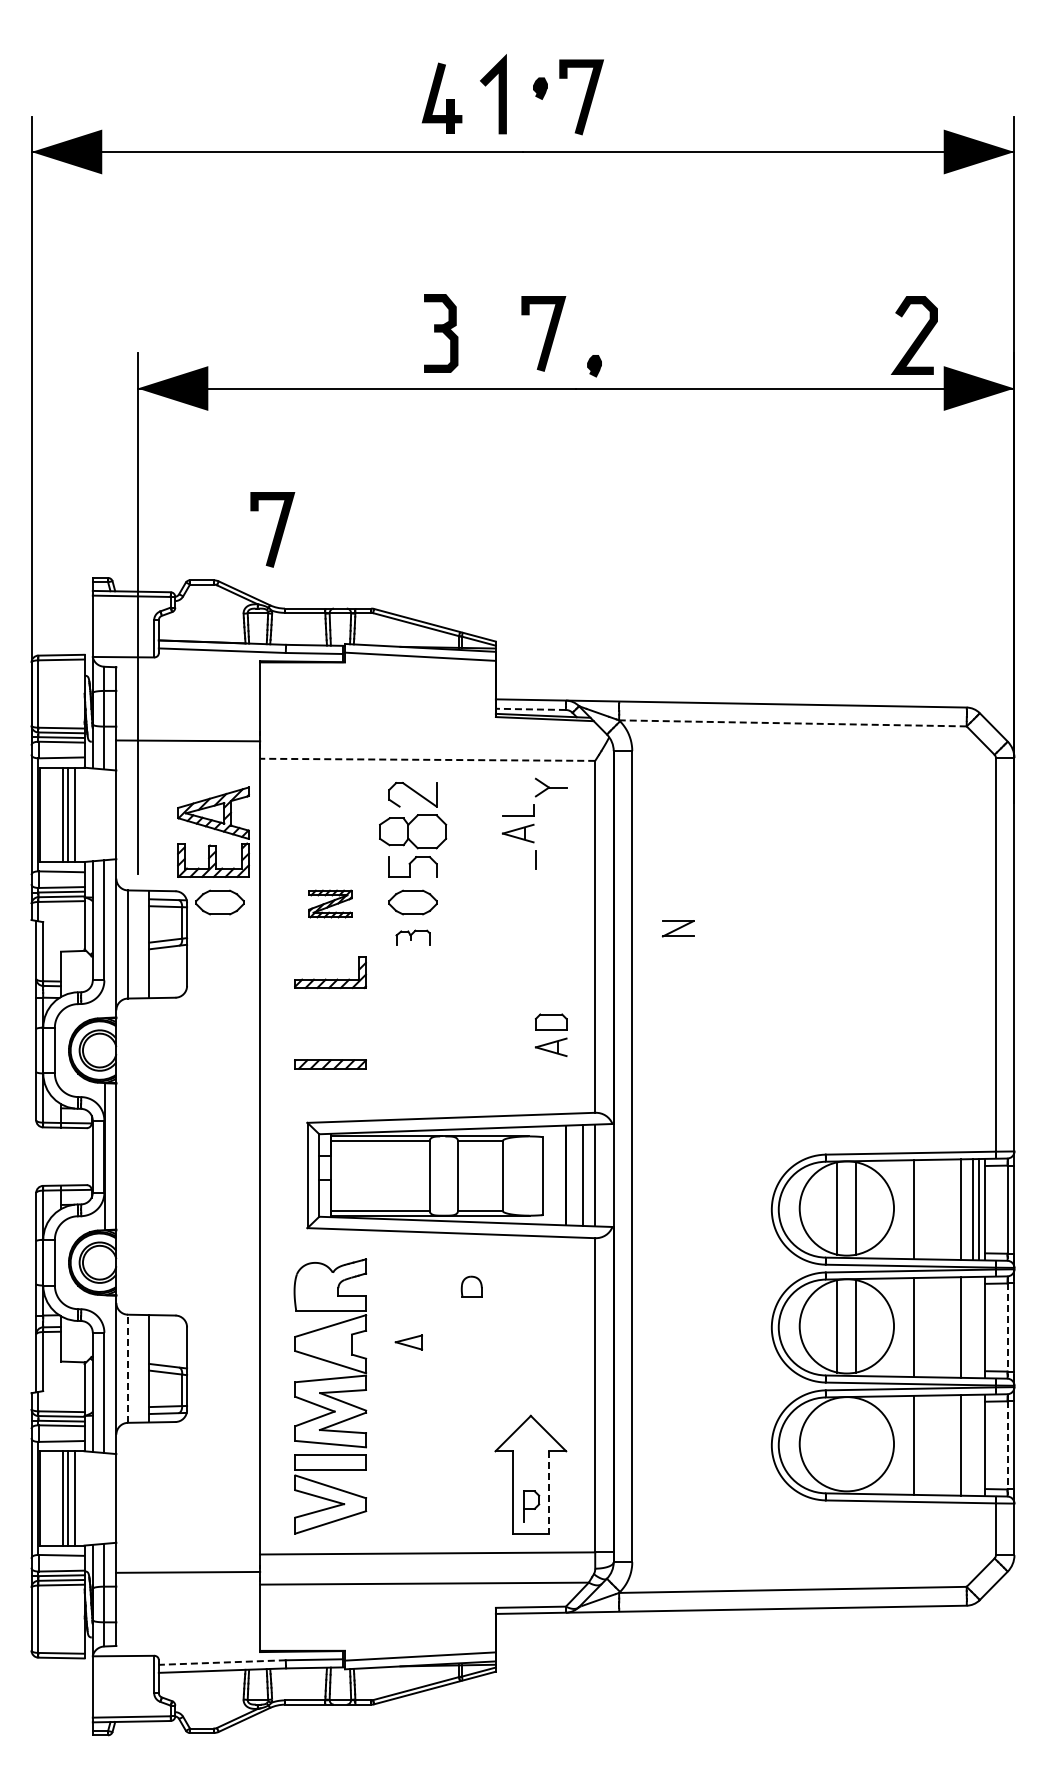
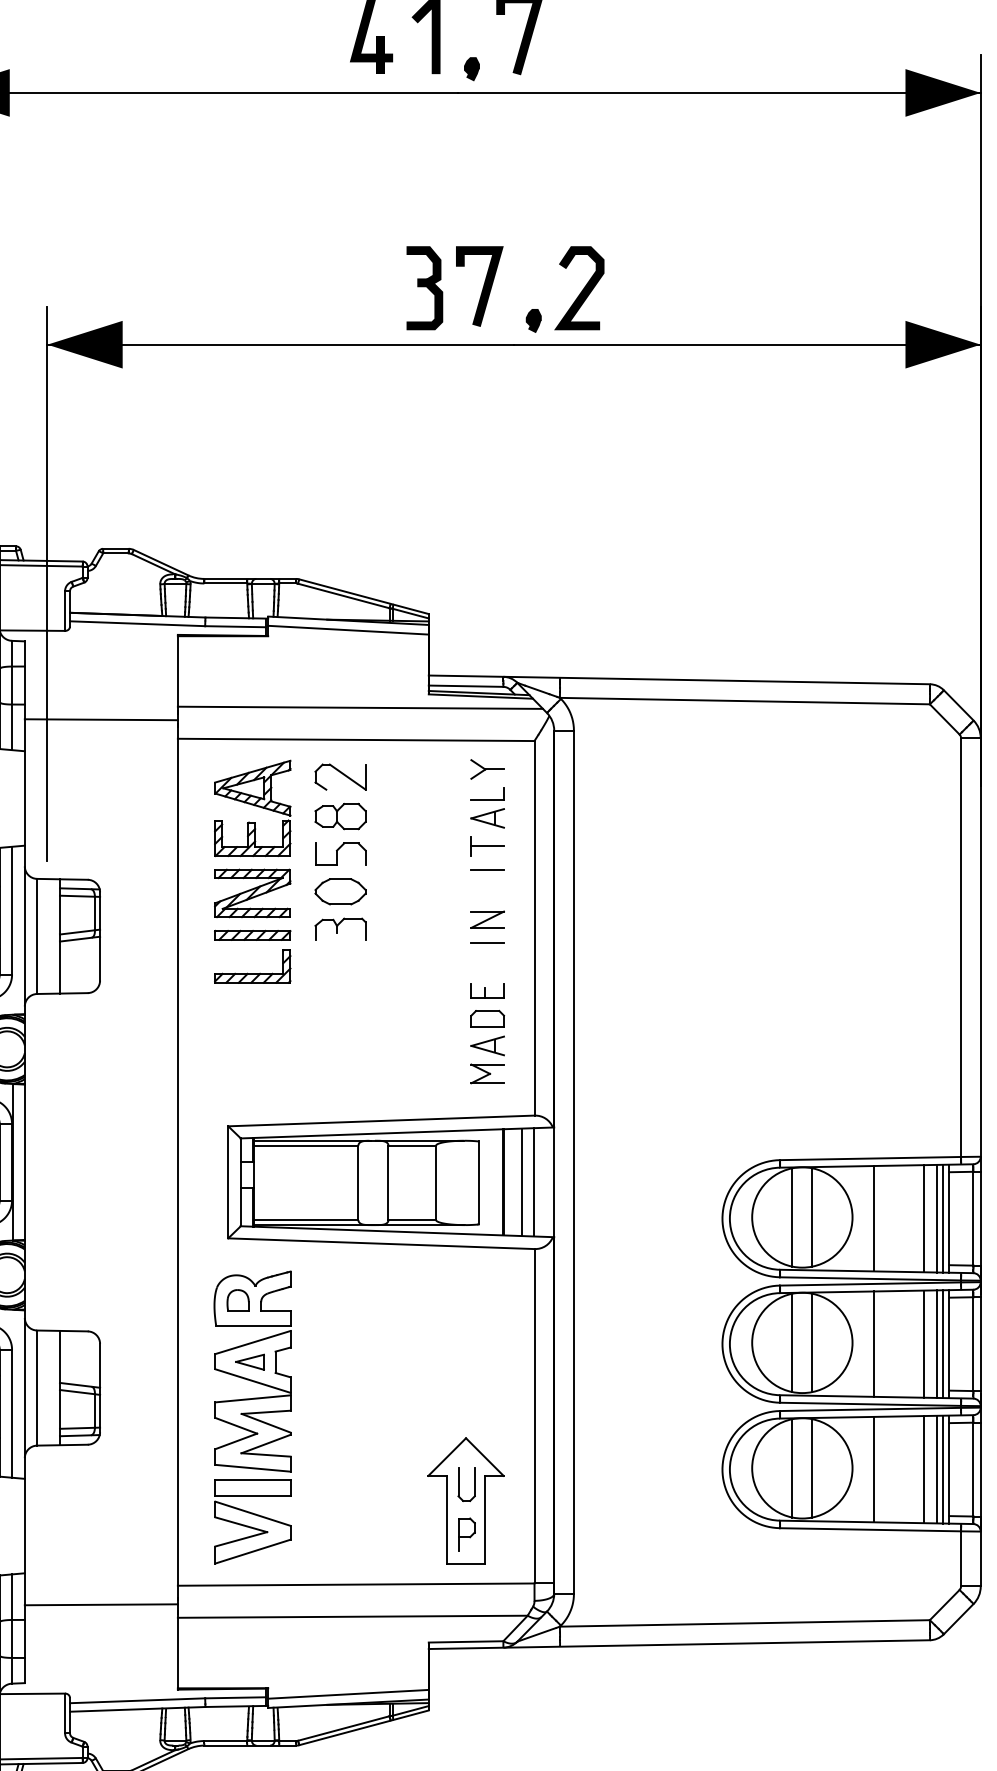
part: (540, 88) -> (472, 68), moved
part: (441, 333) -> (425, 288), moved
curve: (916, 337) -> (581, 290), moved
line: (275, 530) -> (194, 495), removed
line: (530, 709) -> (465, 686), dashed -> solid
line: (792, 723) -> (744, 701), dashed -> solid
line: (431, 729) -> (360, 707), added
line: (427, 759) -> (355, 739), dashed -> solid
part: (517, 823) -> (486, 807), moved
part: (213, 831) -> (252, 807), moved
part: (412, 831) -> (340, 816), size x0.71
line: (550, 859) -> (486, 845), added
line: (550, 882) -> (486, 870), added
part: (219, 902) -> (134, 891), removed
part: (330, 903) -> (252, 892), size x1.67
part: (677, 928) -> (486, 919), moved
part: (412, 937) -> (340, 929), size x1.43
line: (550, 950) -> (486, 942), added
part: (551, 995) -> (487, 990), added
part: (330, 1064) -> (252, 935), moved
part: (551, 1073) -> (487, 1073), added
part: (471, 1286) -> (237, 1300), moved
line: (972, 1327) -> (936, 1344), added
line: (978, 1327) -> (942, 1344), added
line: (1007, 1328) -> (973, 1345), dashed -> solid
part: (408, 1342) -> (249, 1362), moved
line: (127, 1368) -> (36, 1387), dashed -> solid
line: (837, 1444) -> (792, 1468), added
line: (856, 1444) -> (812, 1468), added
line: (972, 1444) -> (936, 1468), added
line: (978, 1445) -> (942, 1469), added
line: (1007, 1445) -> (973, 1469), dashed -> solid
part: (524, 1459) -> (459, 1484), added
line: (548, 1493) -> (484, 1520), dashed -> solid
line: (222, 1662) -> (137, 1700), dashed -> solid

